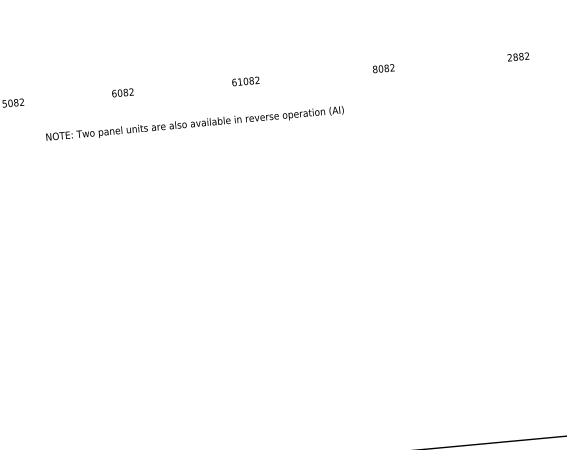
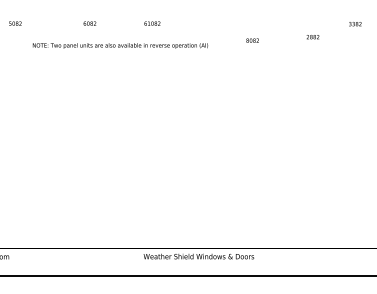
text: (517, 57) -> (312, 37), moved
text: (383, 68) -> (252, 40), moved
text: (122, 92) -> (89, 23), moved

